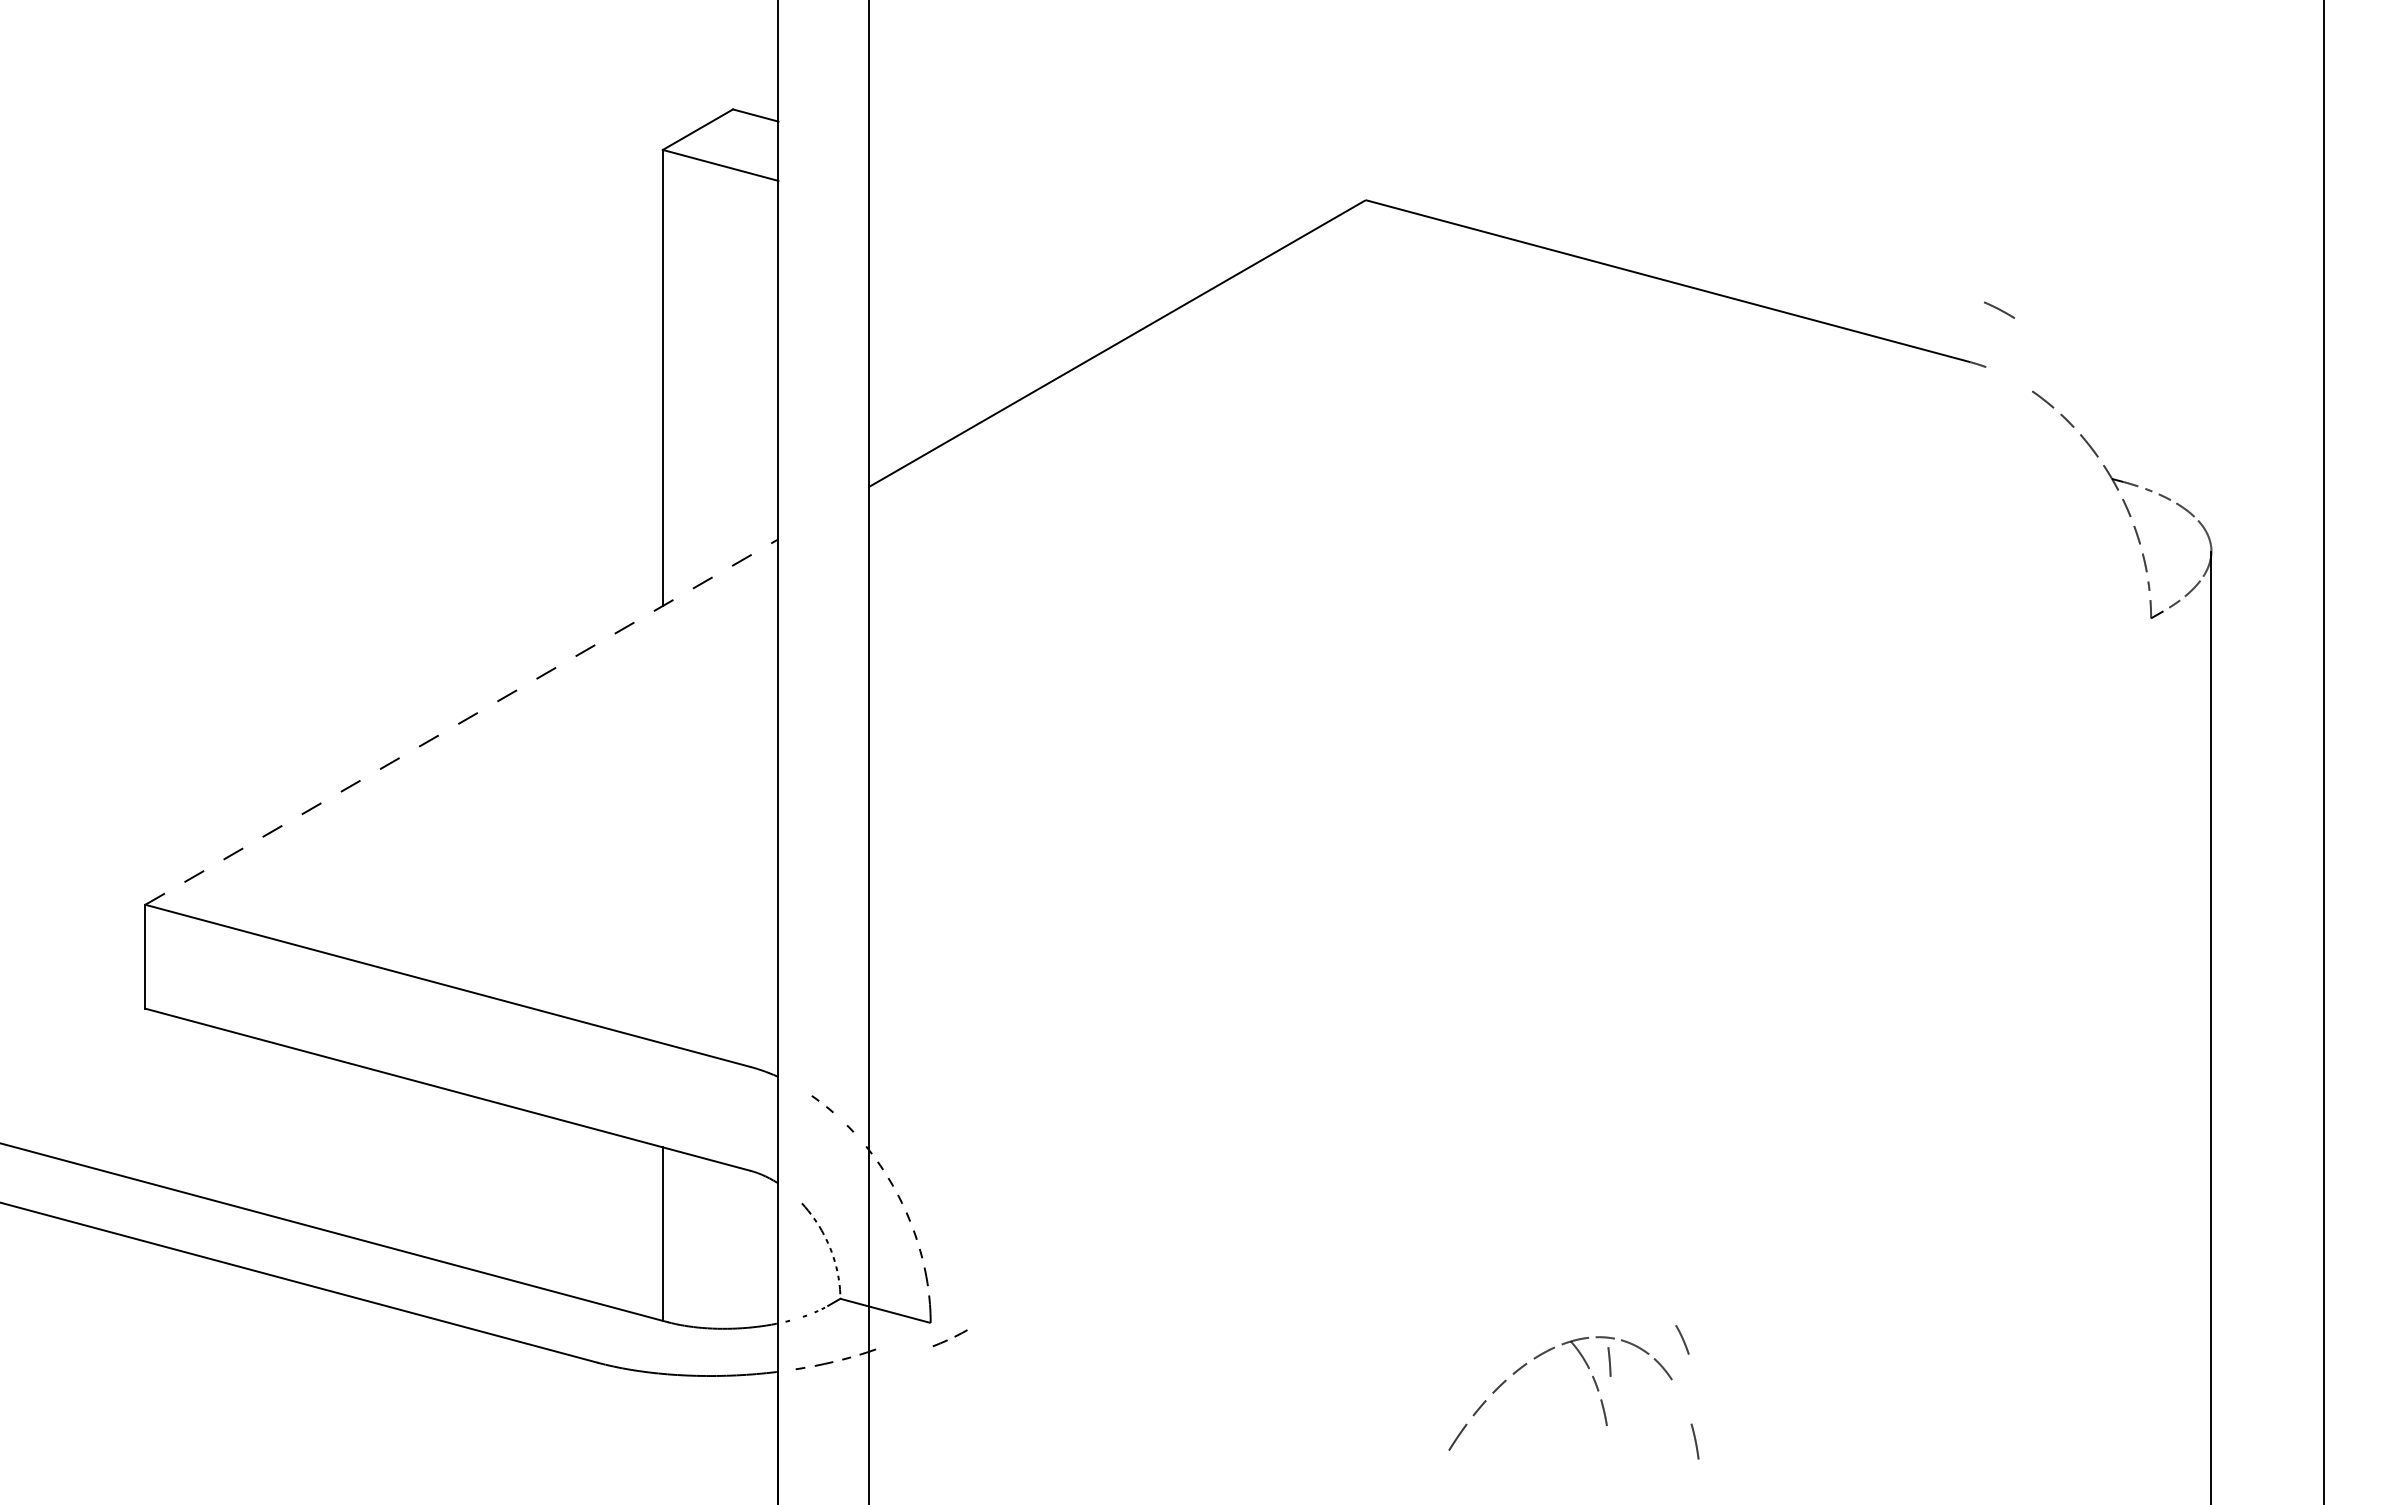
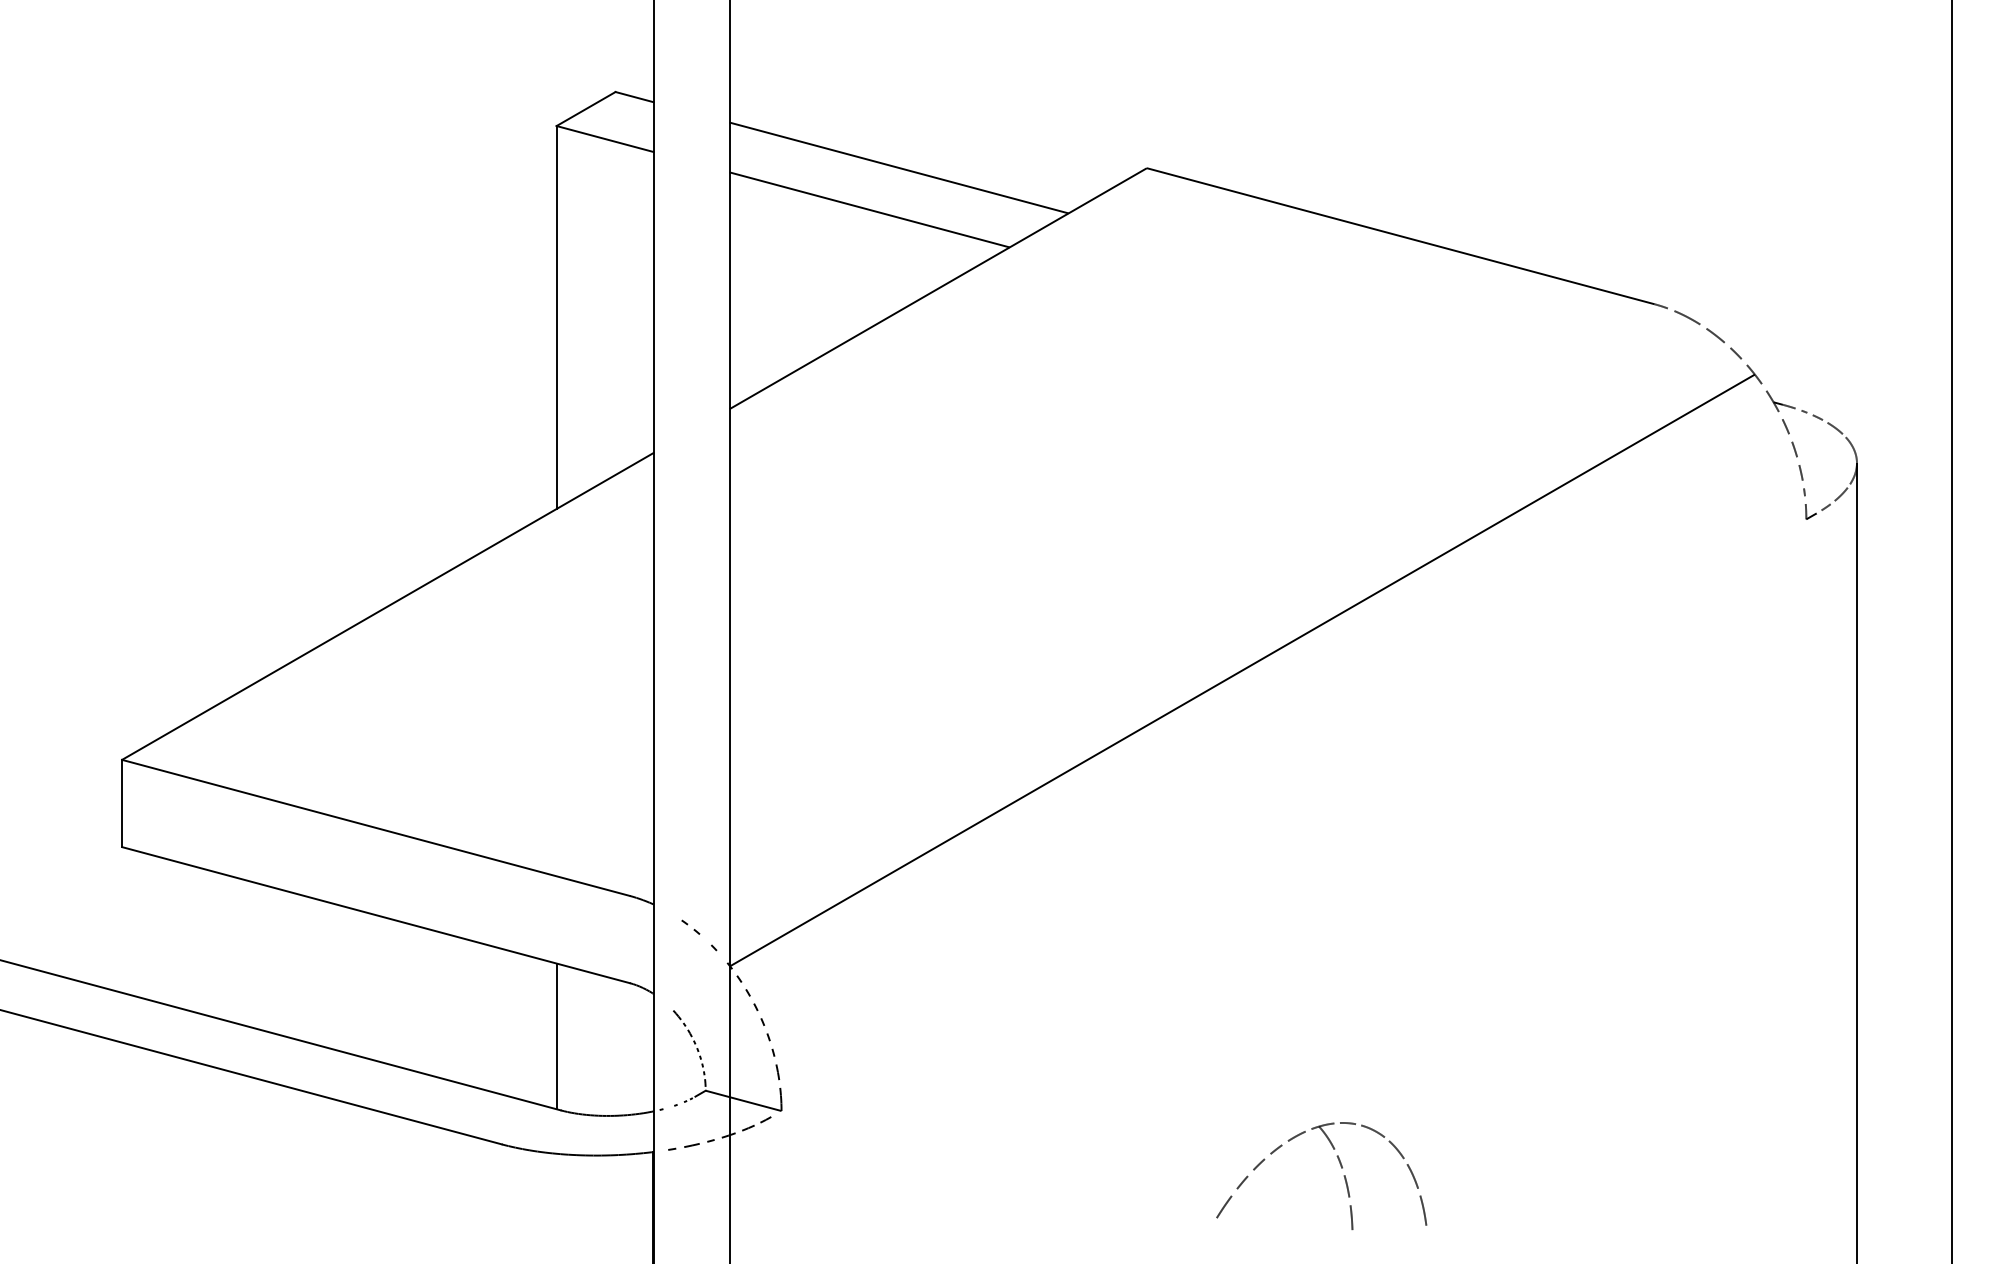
line: (1070, 199) -> (898, 167), added
line: (1035, 249) -> (869, 209), added
line: (1999, 309) -> (1687, 317), moved
line: (461, 722) -> (387, 606), dashed -> solid
line: (1479, 797) -> (1242, 669), added
part: (949, 1338) -> (756, 1124), moved
line: (1682, 1339) -> (1412, 1176), moved
line: (1609, 1361) -> (1351, 1217), moved

